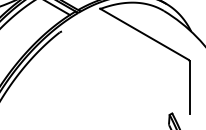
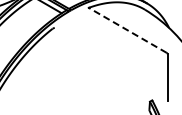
line: (144, 34) -> (127, 30), solid -> dashed

